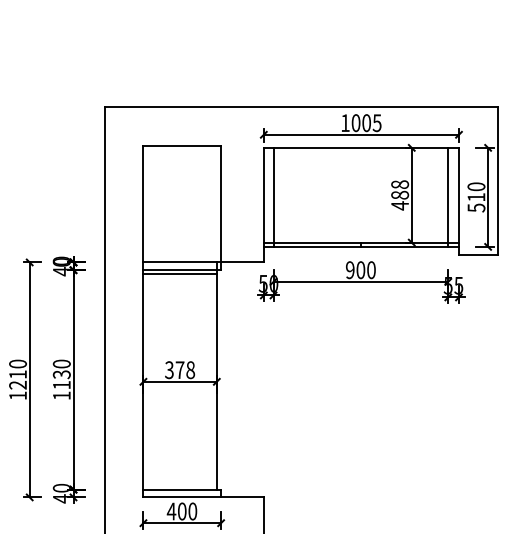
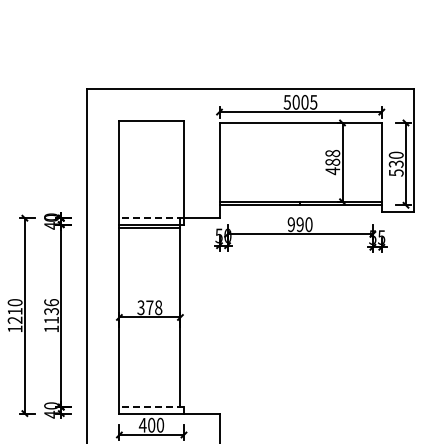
text: (344, 123) -> (286, 102), 1005 -> 5005
line: (273, 196) -> (227, 163), removed
line: (447, 196) -> (372, 163), removed
text: (475, 196) -> (395, 163), 510 -> 530
line: (182, 262) -> (151, 218), solid -> dashed
text: (360, 270) -> (299, 224), 900 -> 990
text: (61, 363) -> (51, 302), 1130 -> 1136
line: (182, 490) -> (151, 407), solid -> dashed

